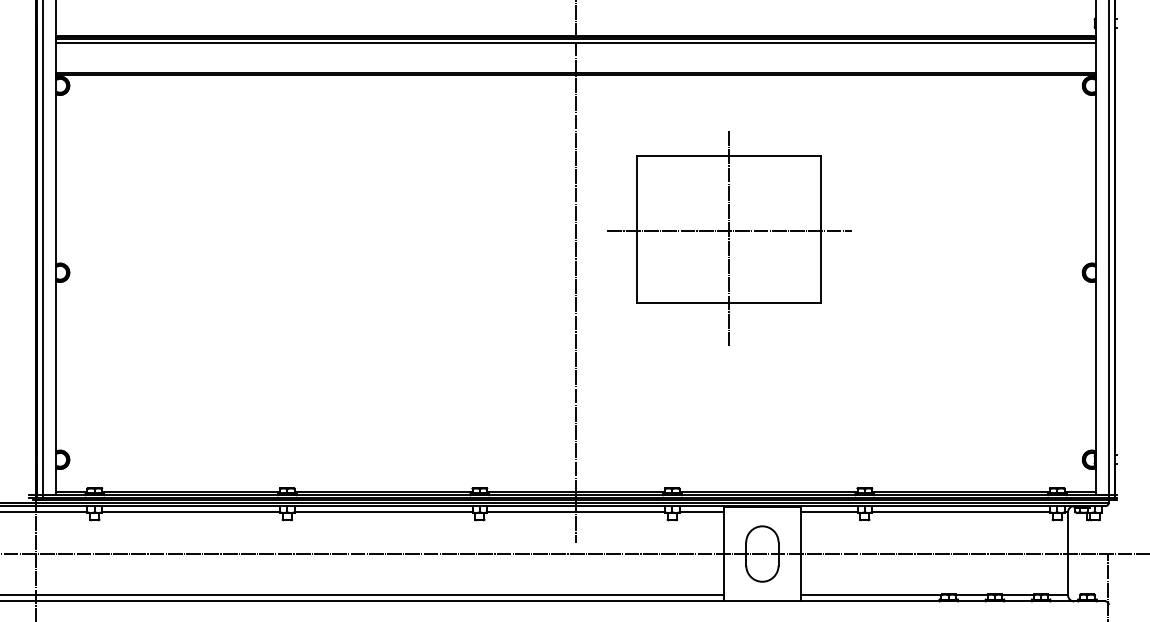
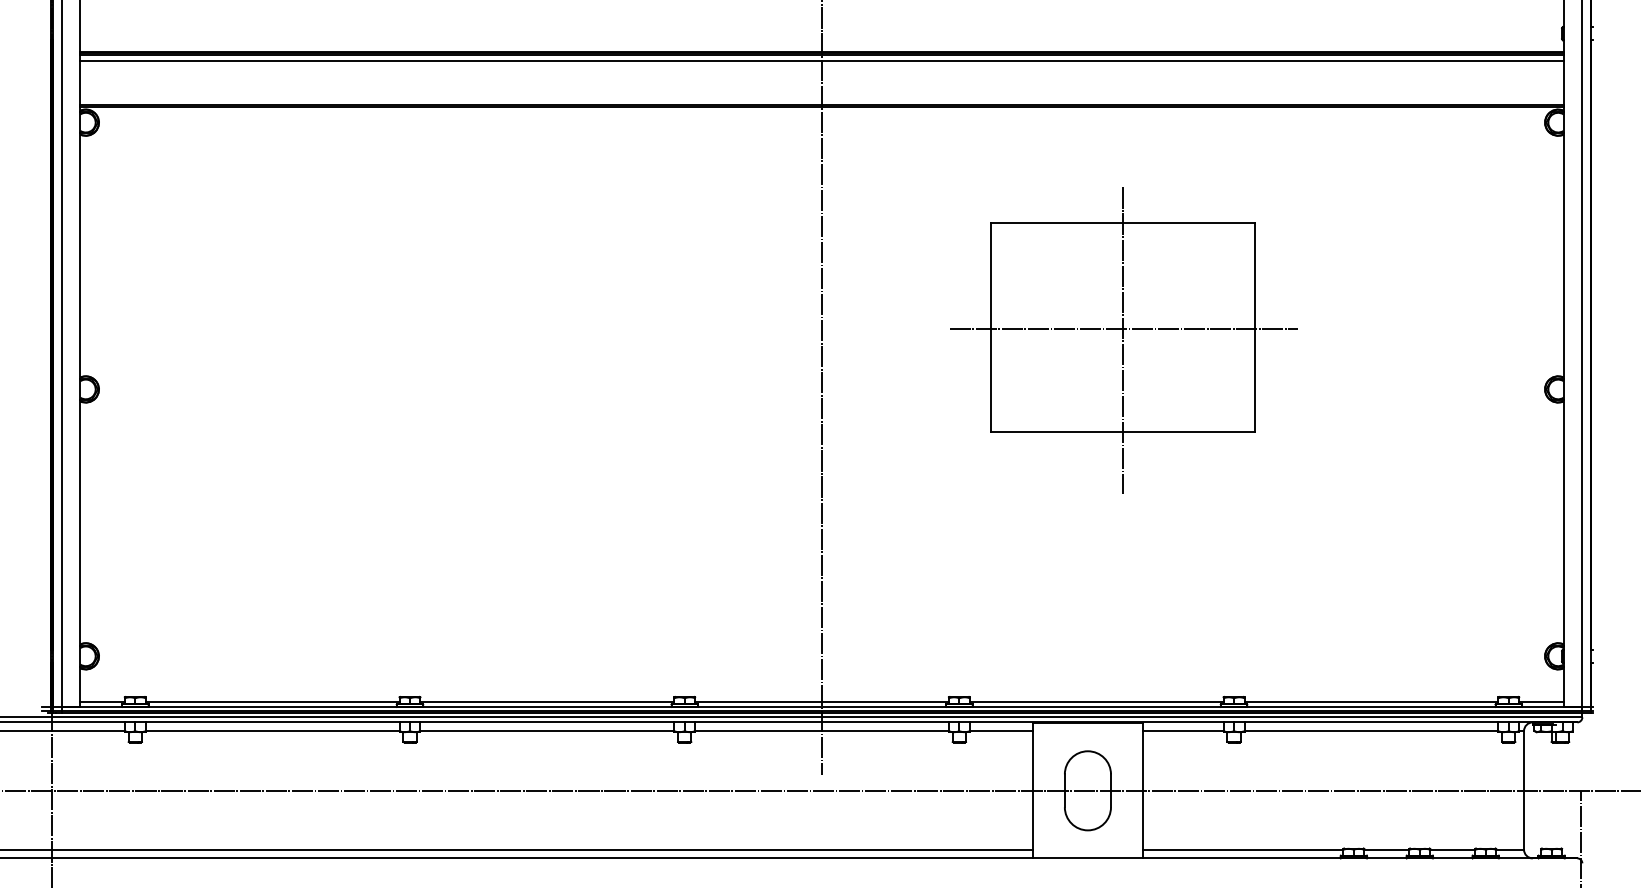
part: (729, 238) -> (1123, 340), moved

